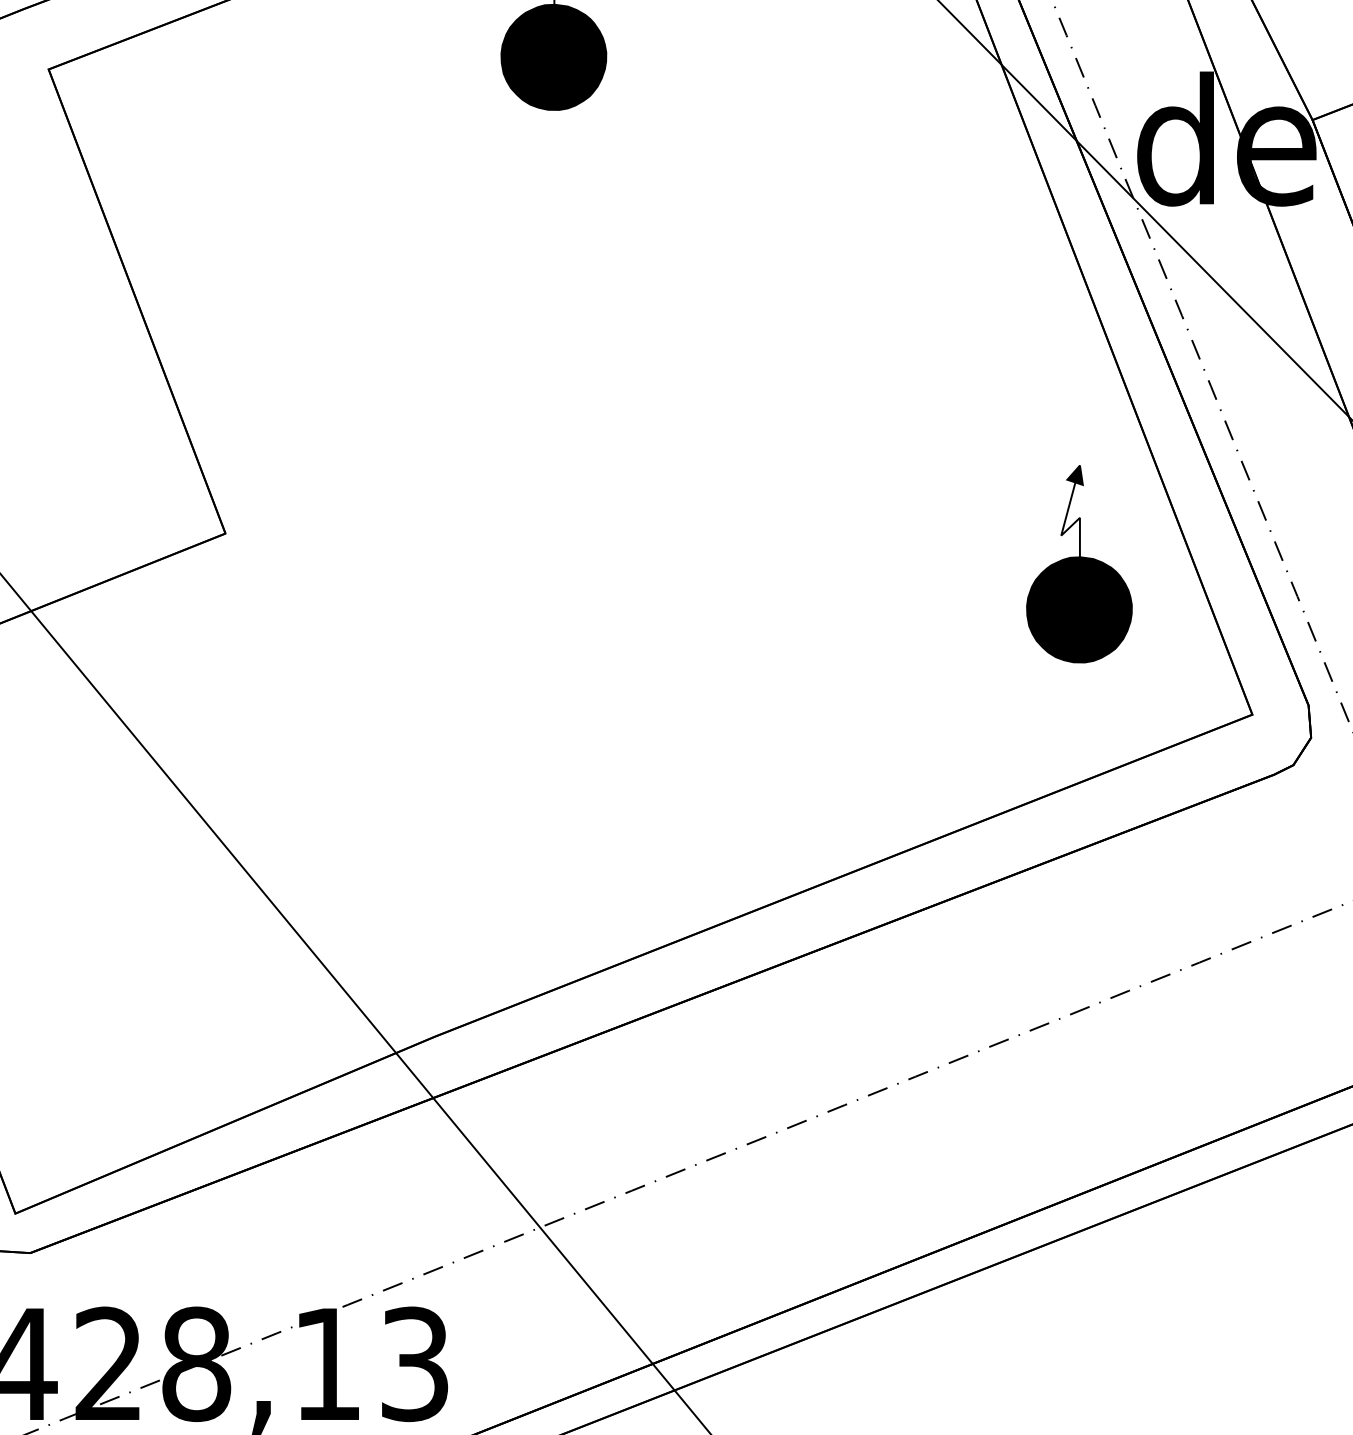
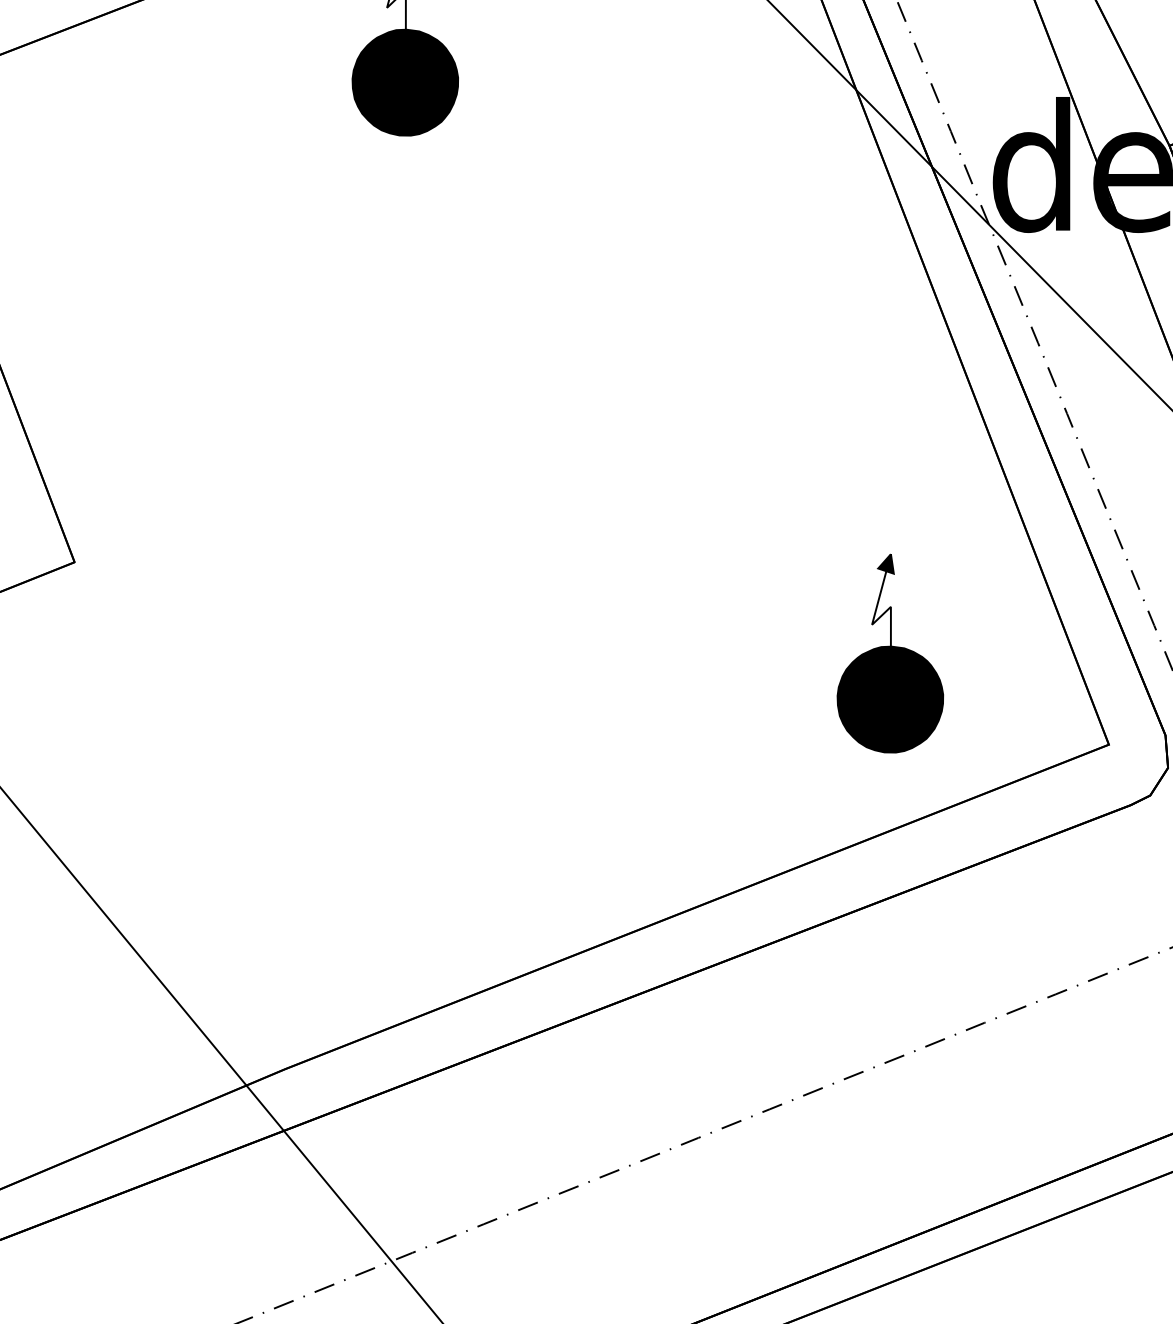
part: (1079, 564) -> (890, 653), moved

